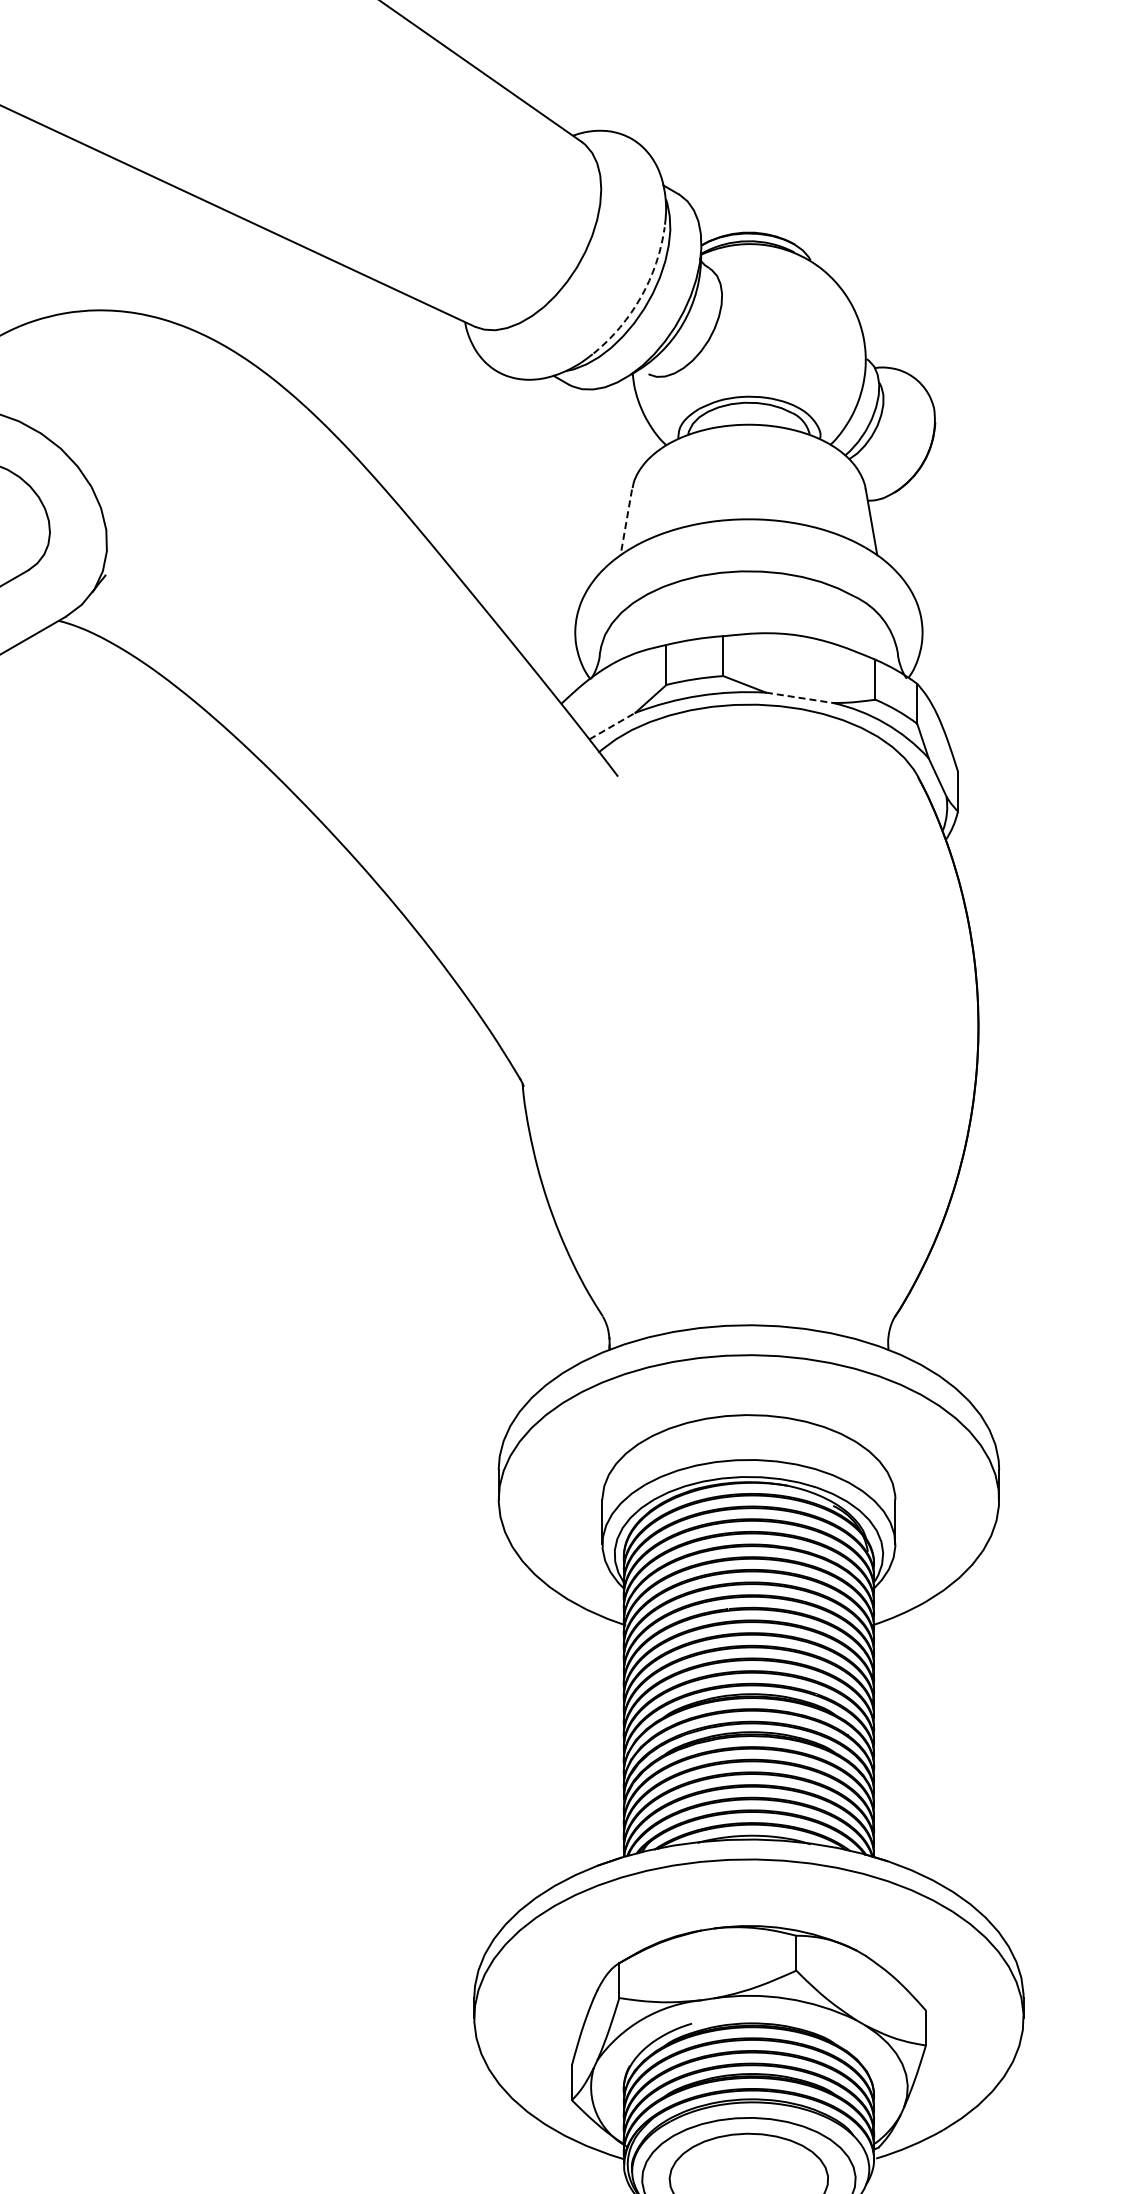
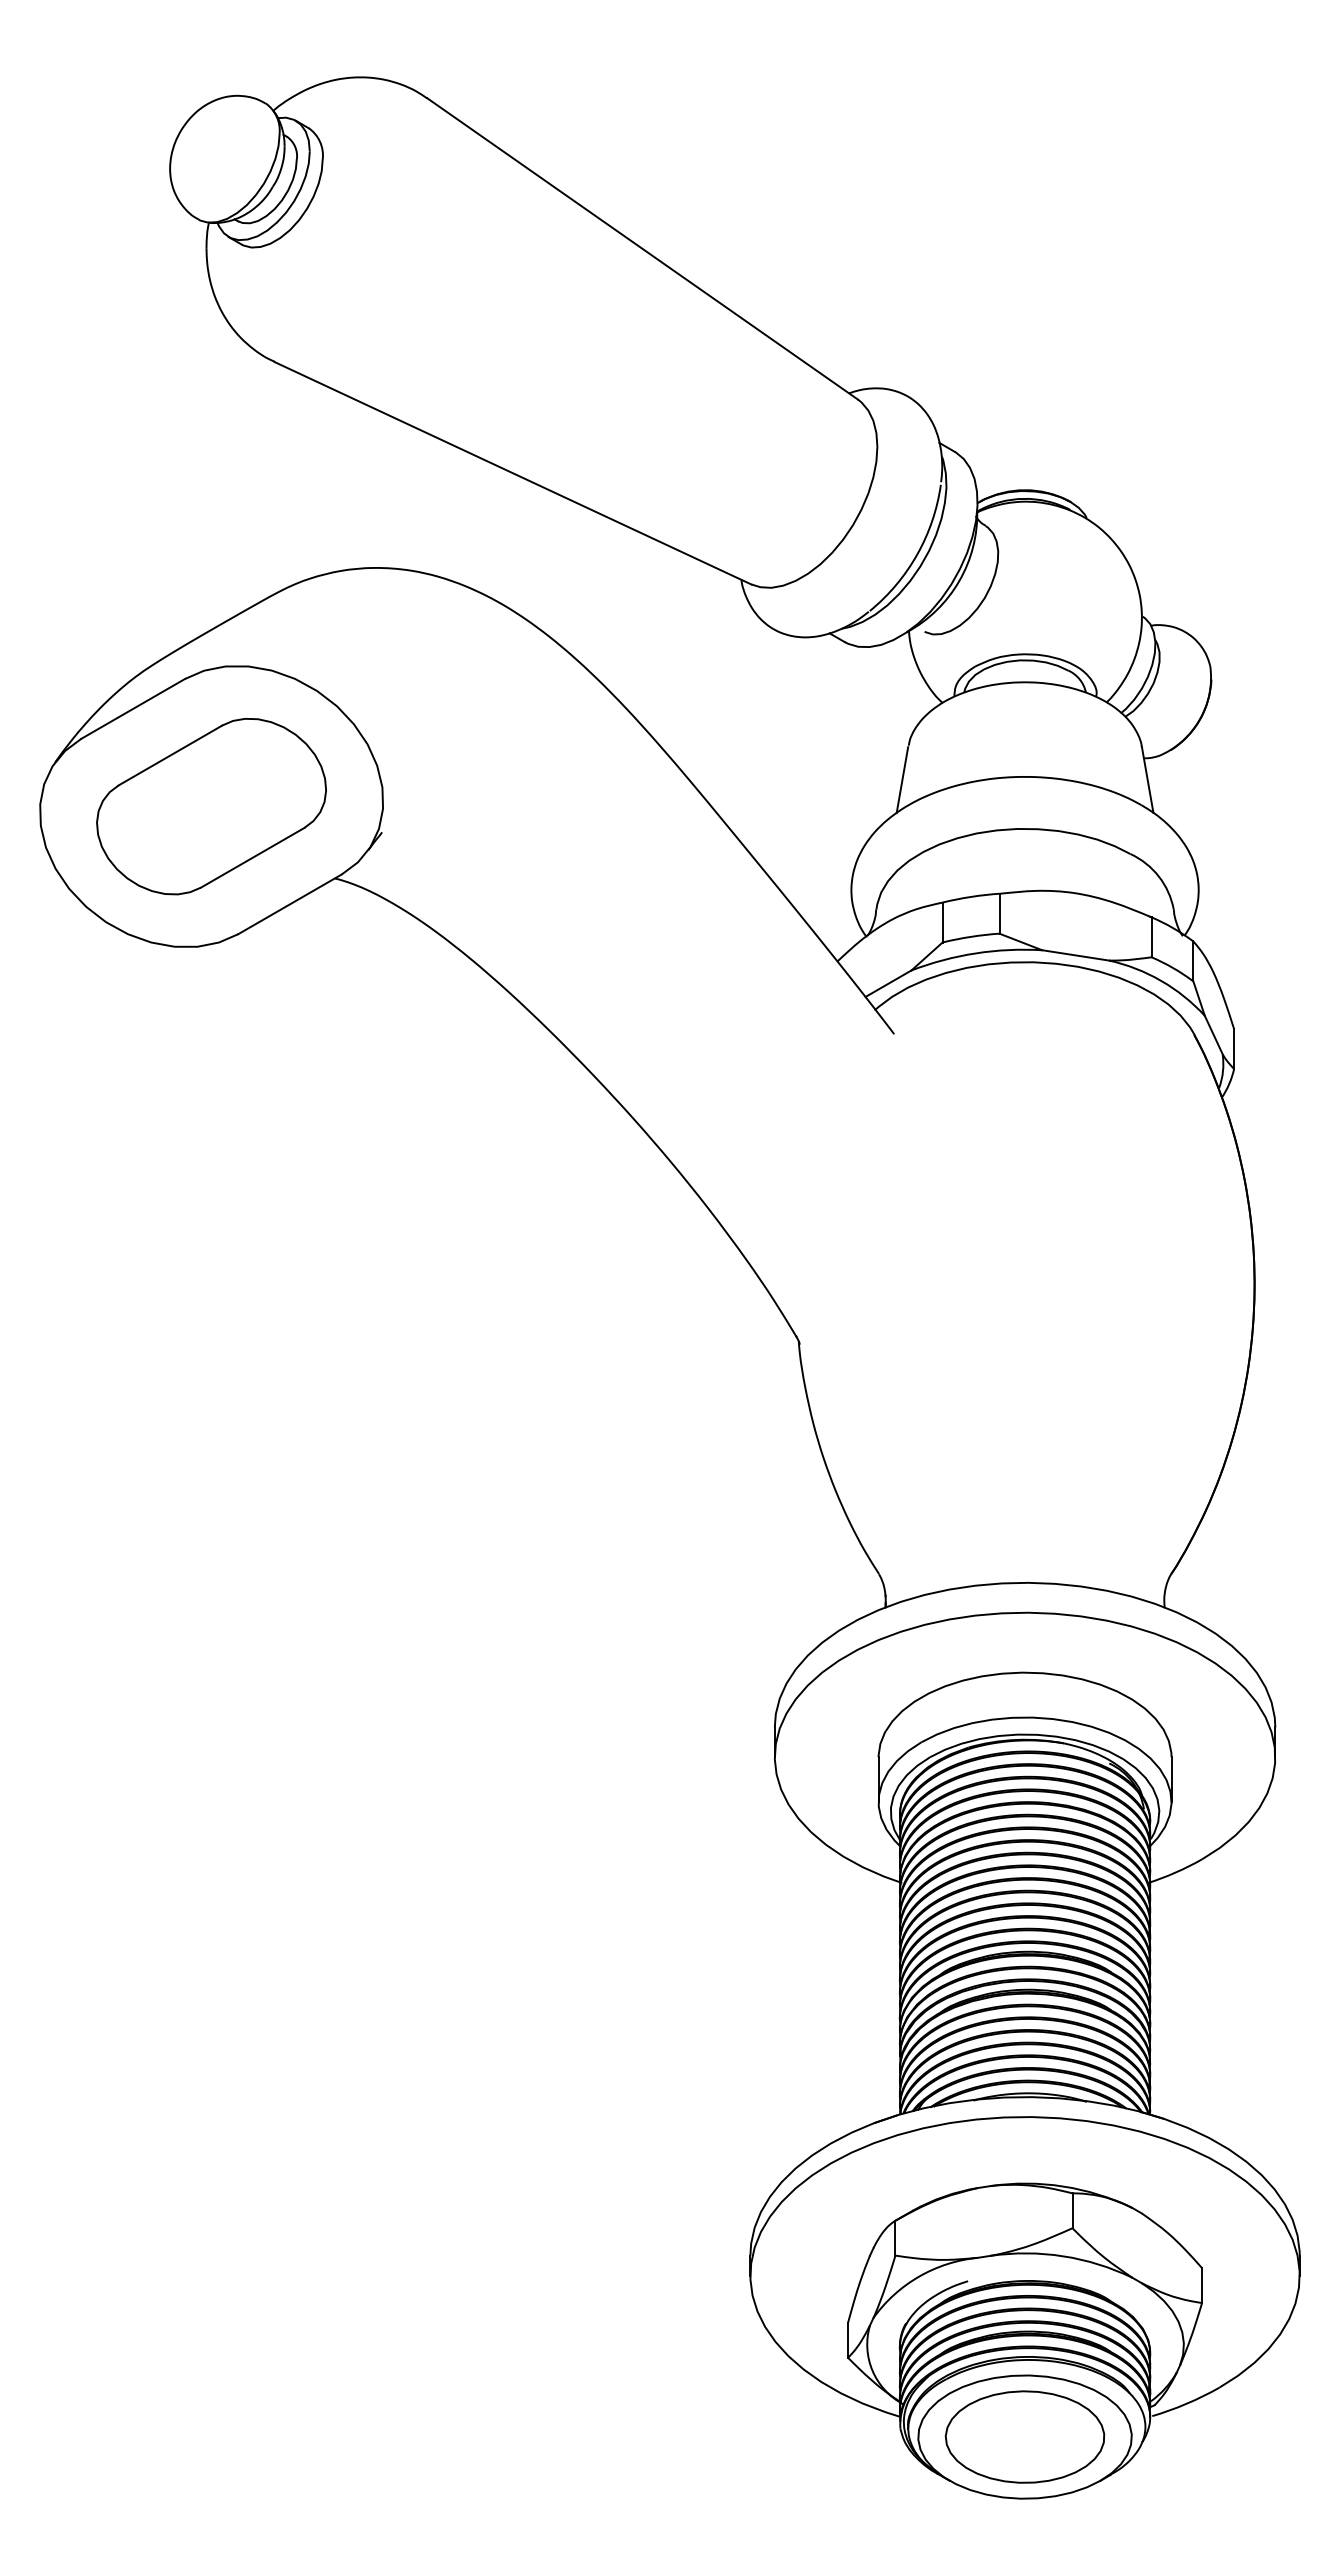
arc: (641, 296) -> (917, 554), dashed -> solid
line: (626, 522) -> (902, 780), dashed -> solid
line: (799, 697) -> (1075, 955), dashed -> solid
line: (612, 725) -> (888, 983), dashed -> solid

